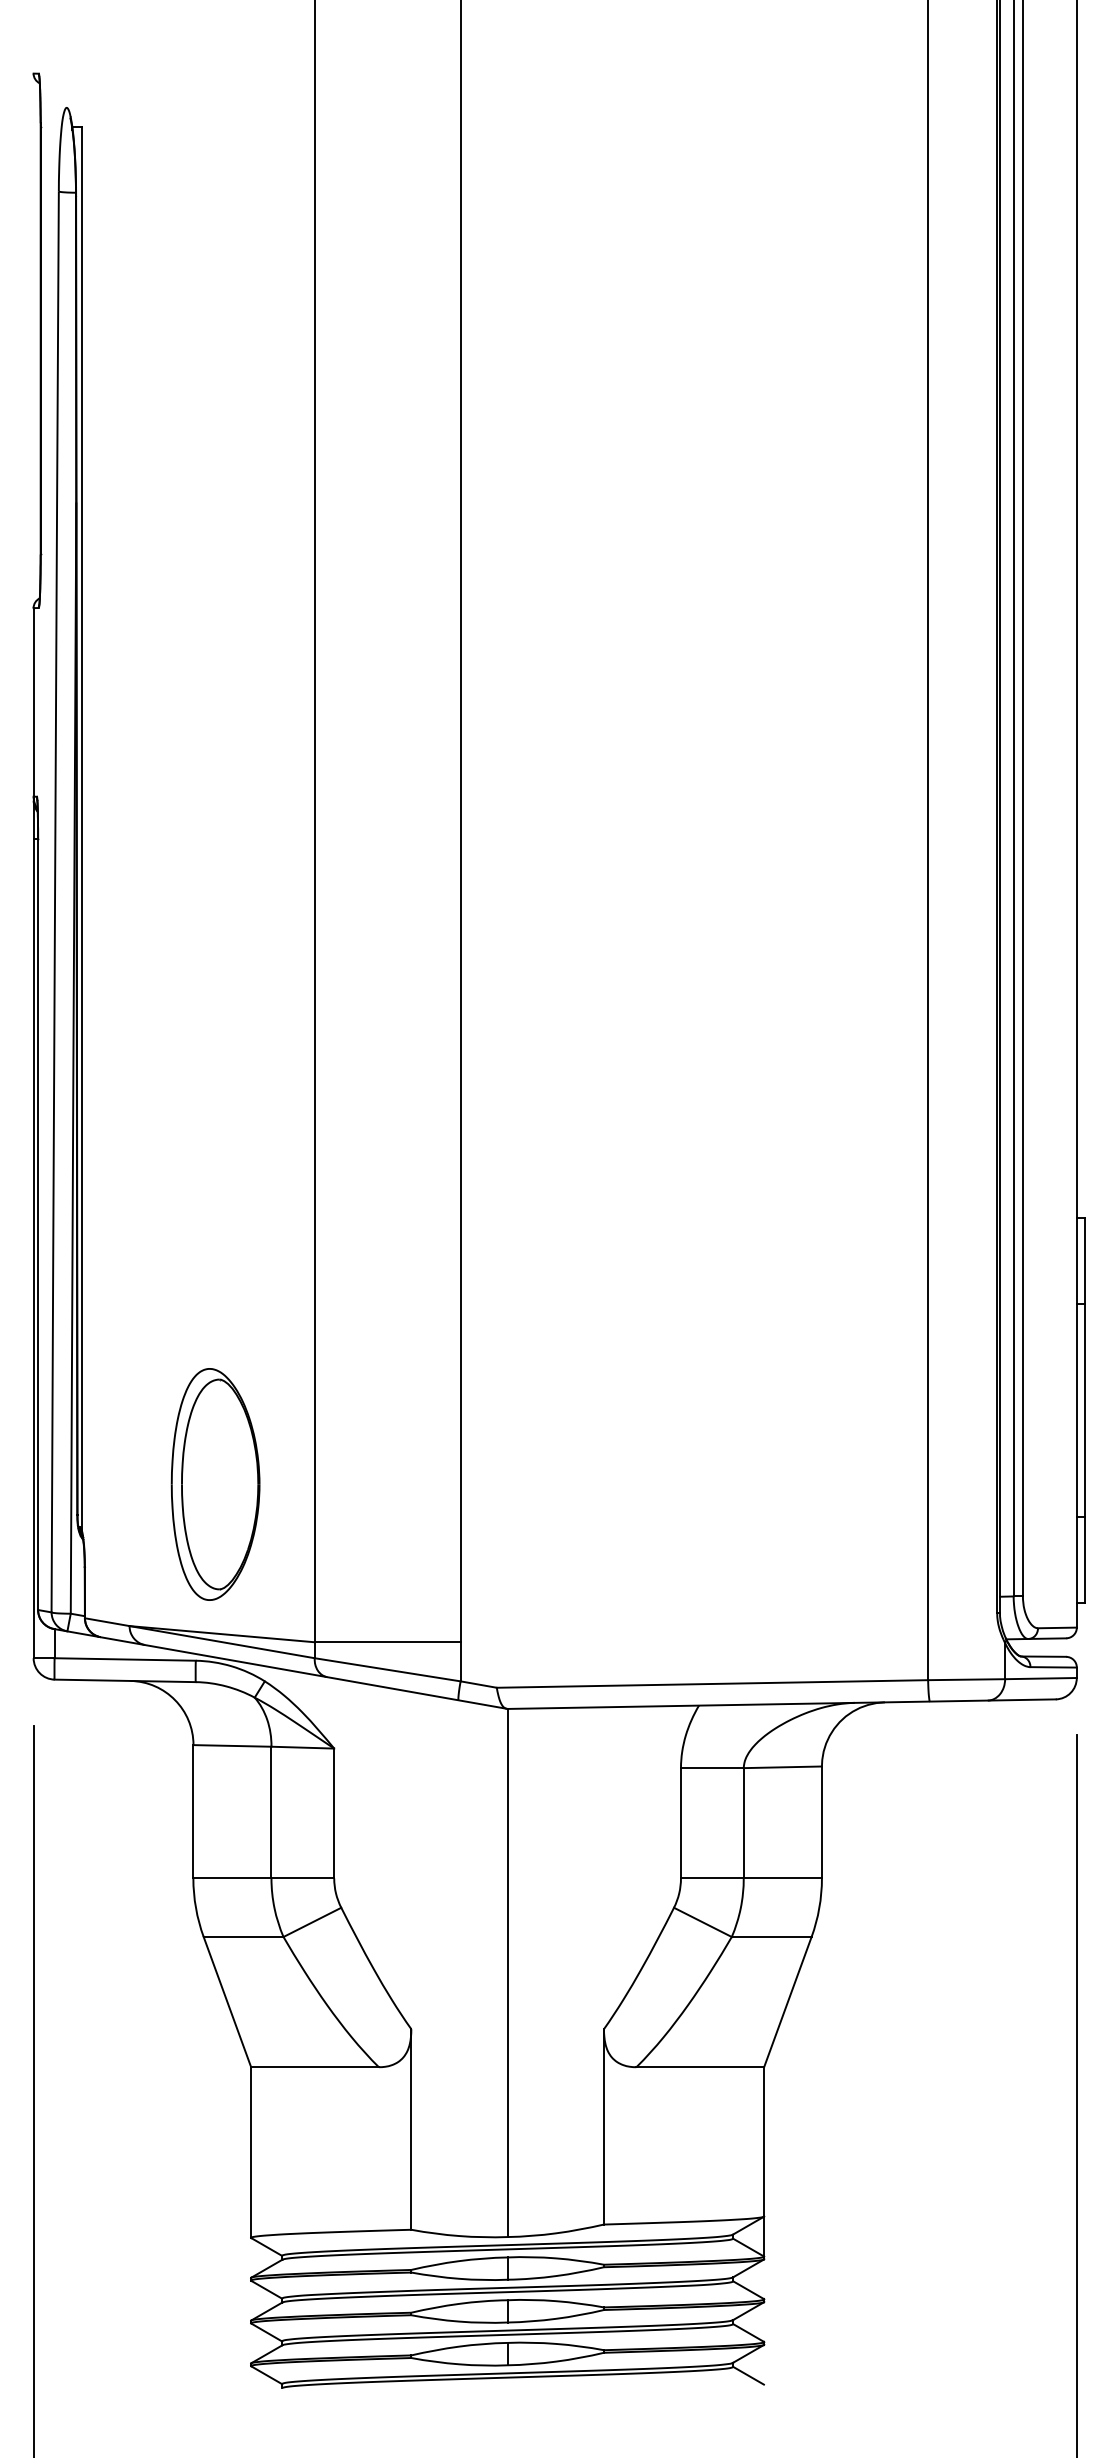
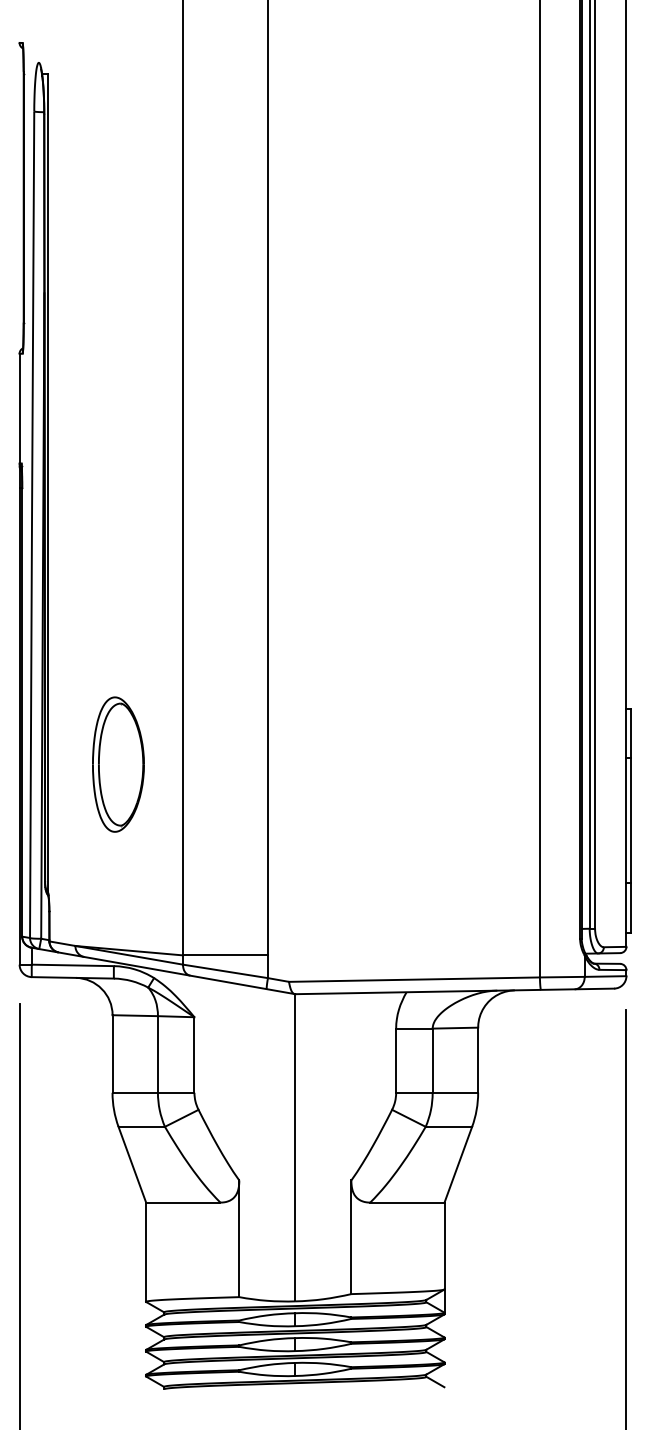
part: (215, 1484) -> (118, 764), moved

